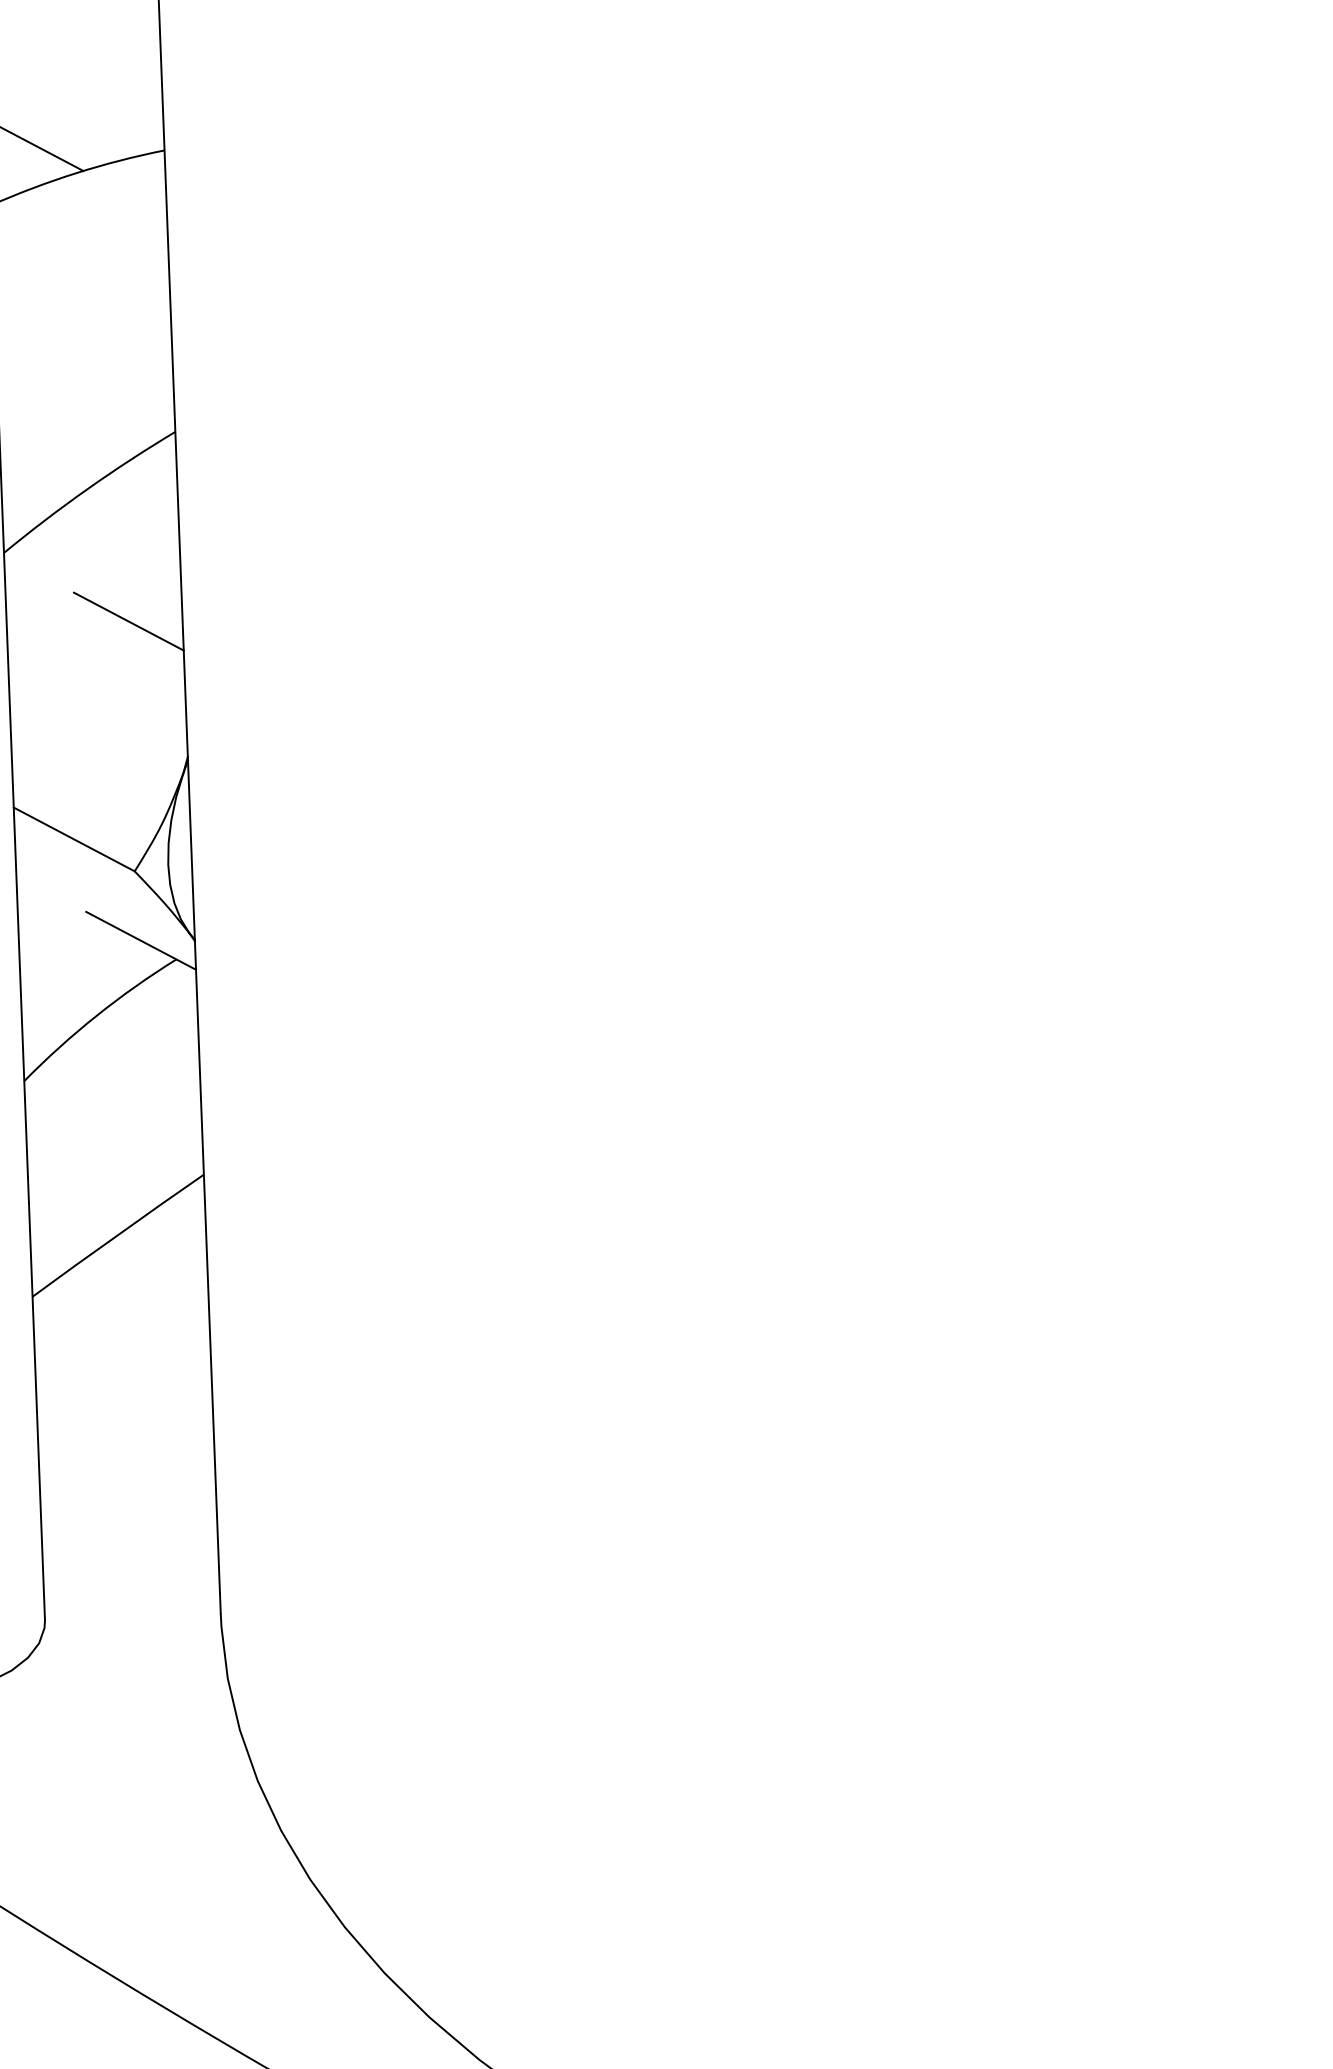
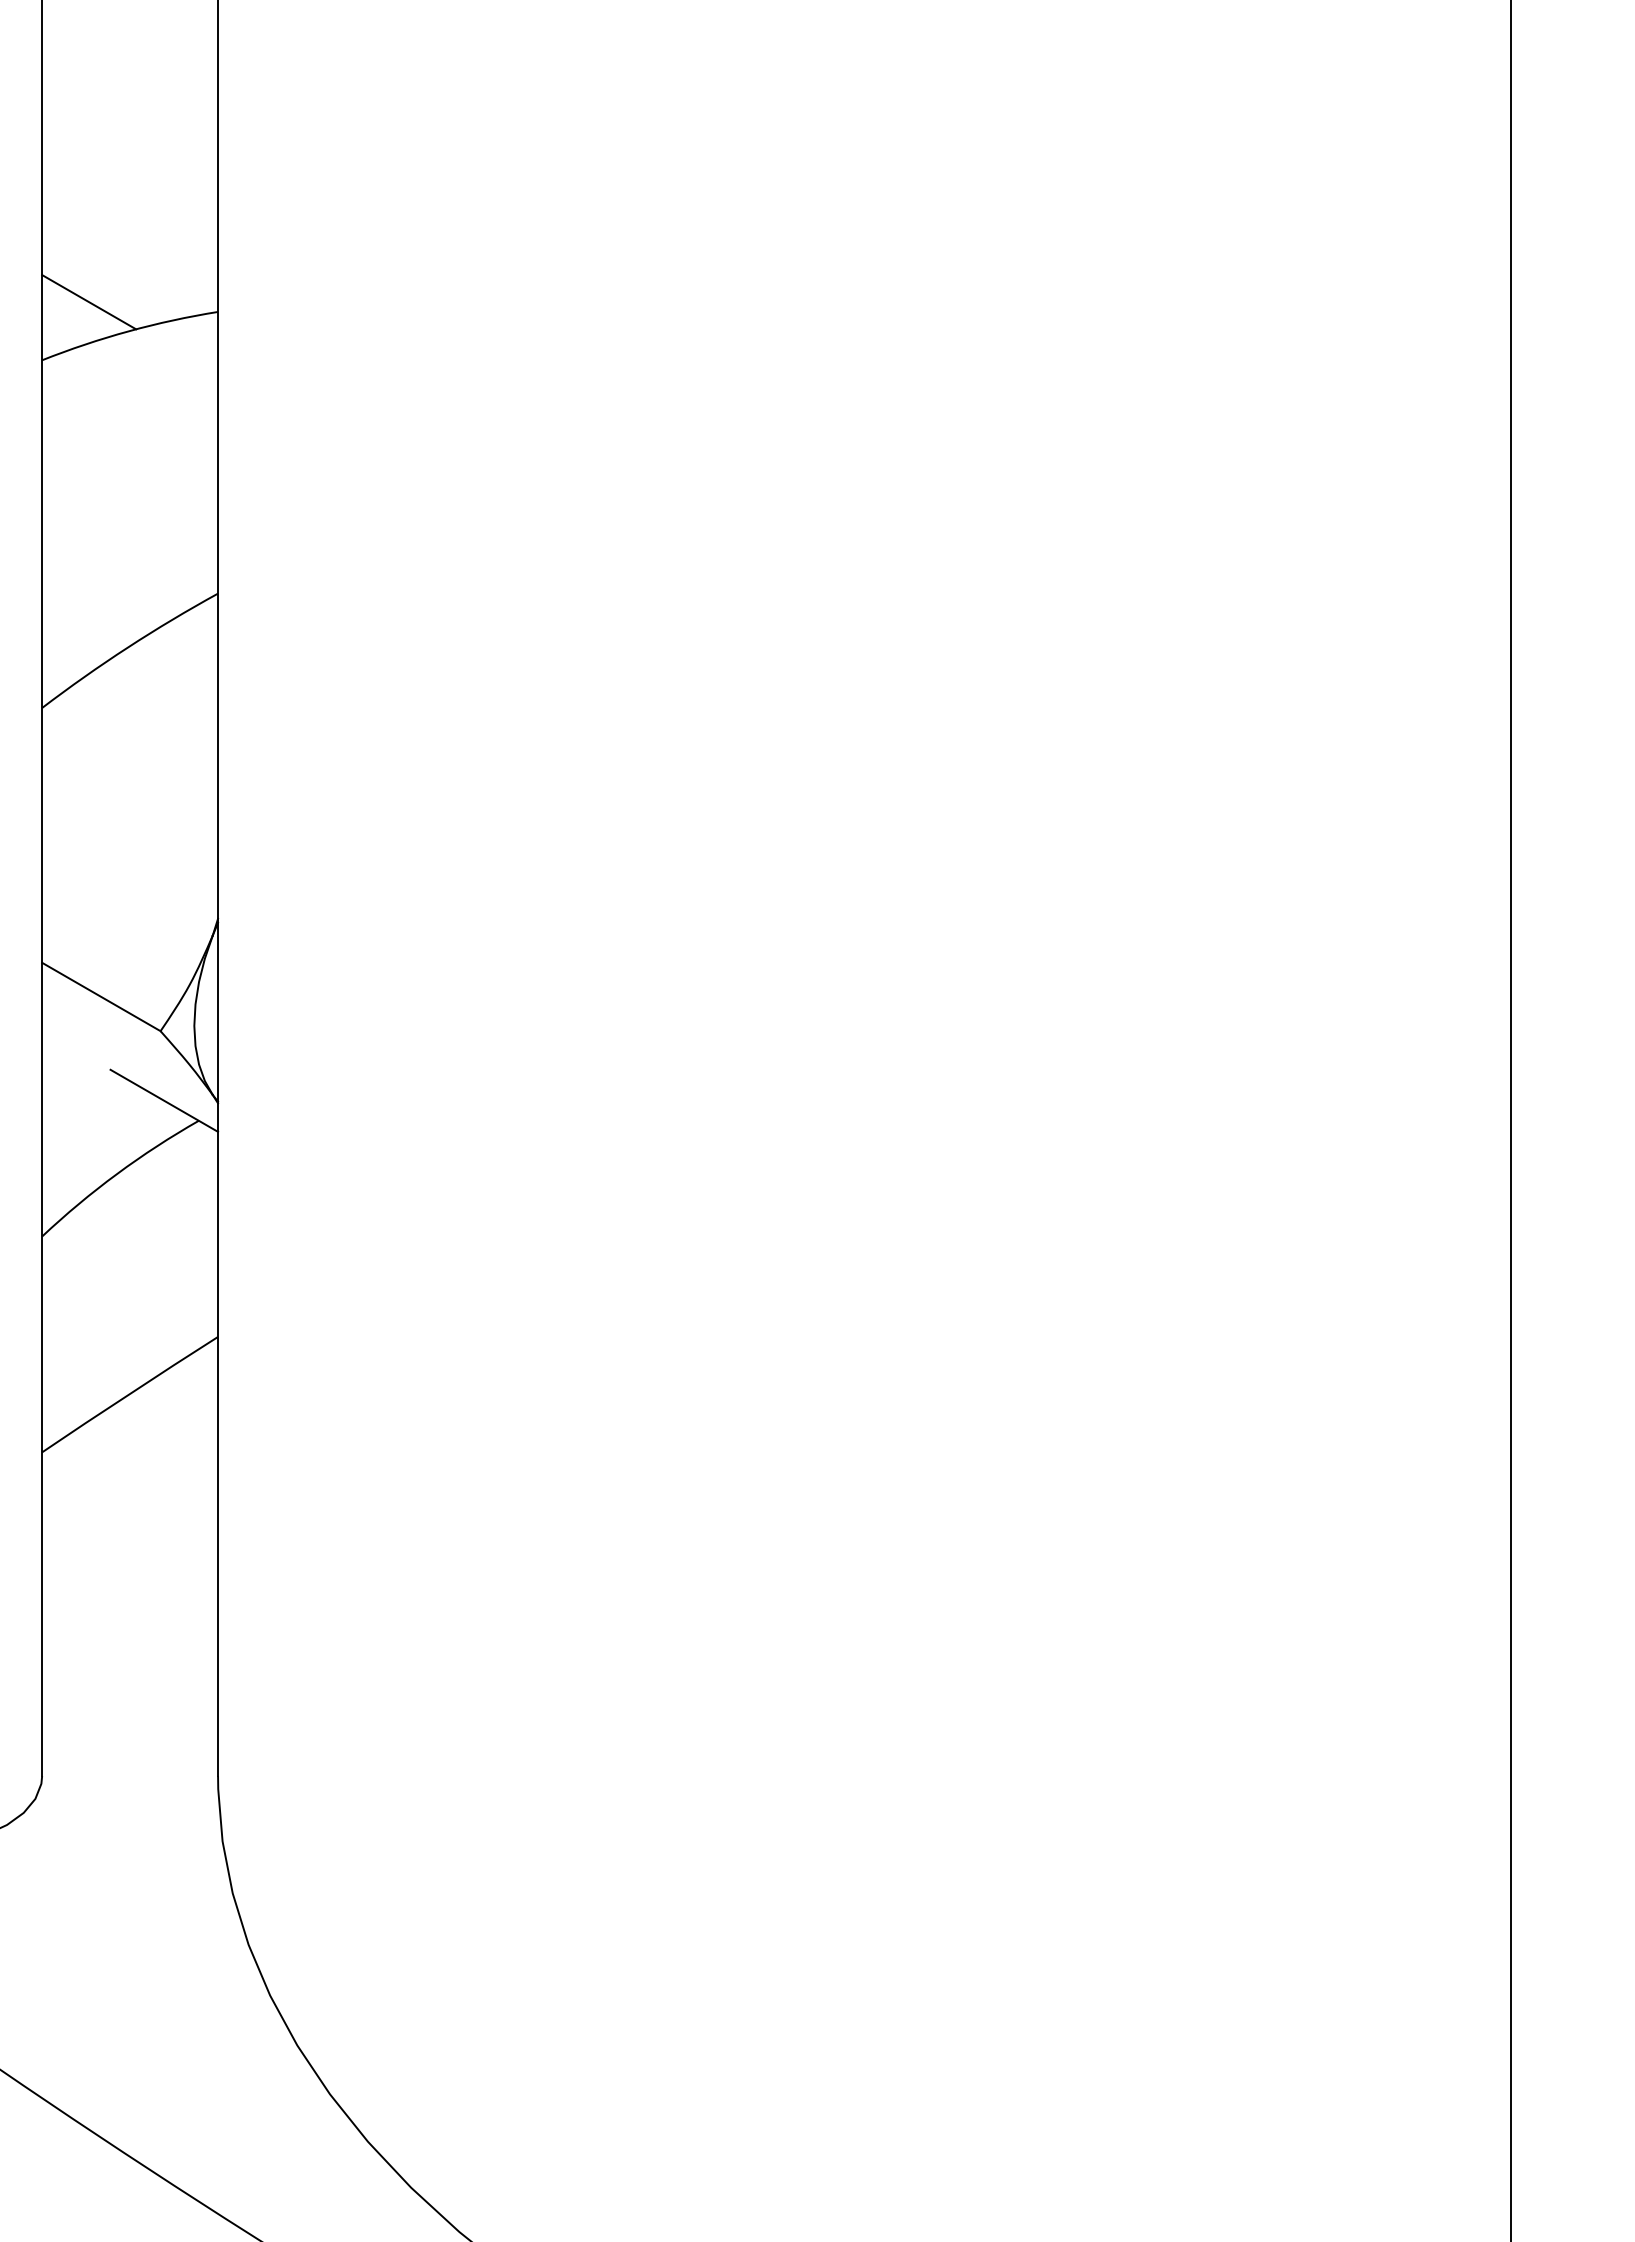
line: (129, 621) -> (164, 781), removed

